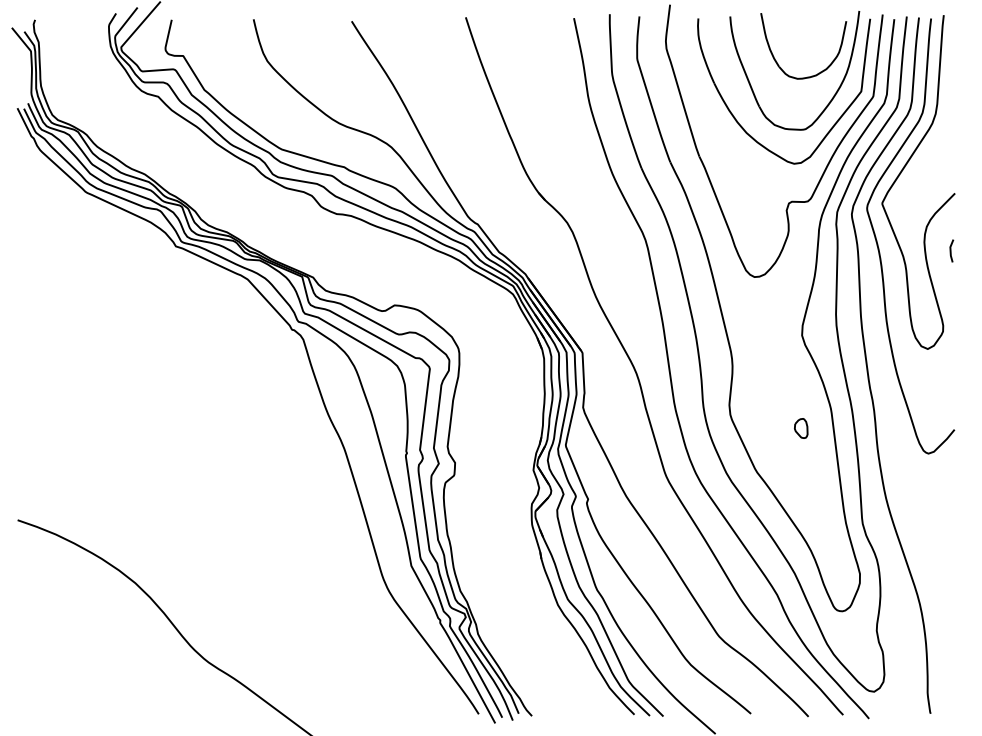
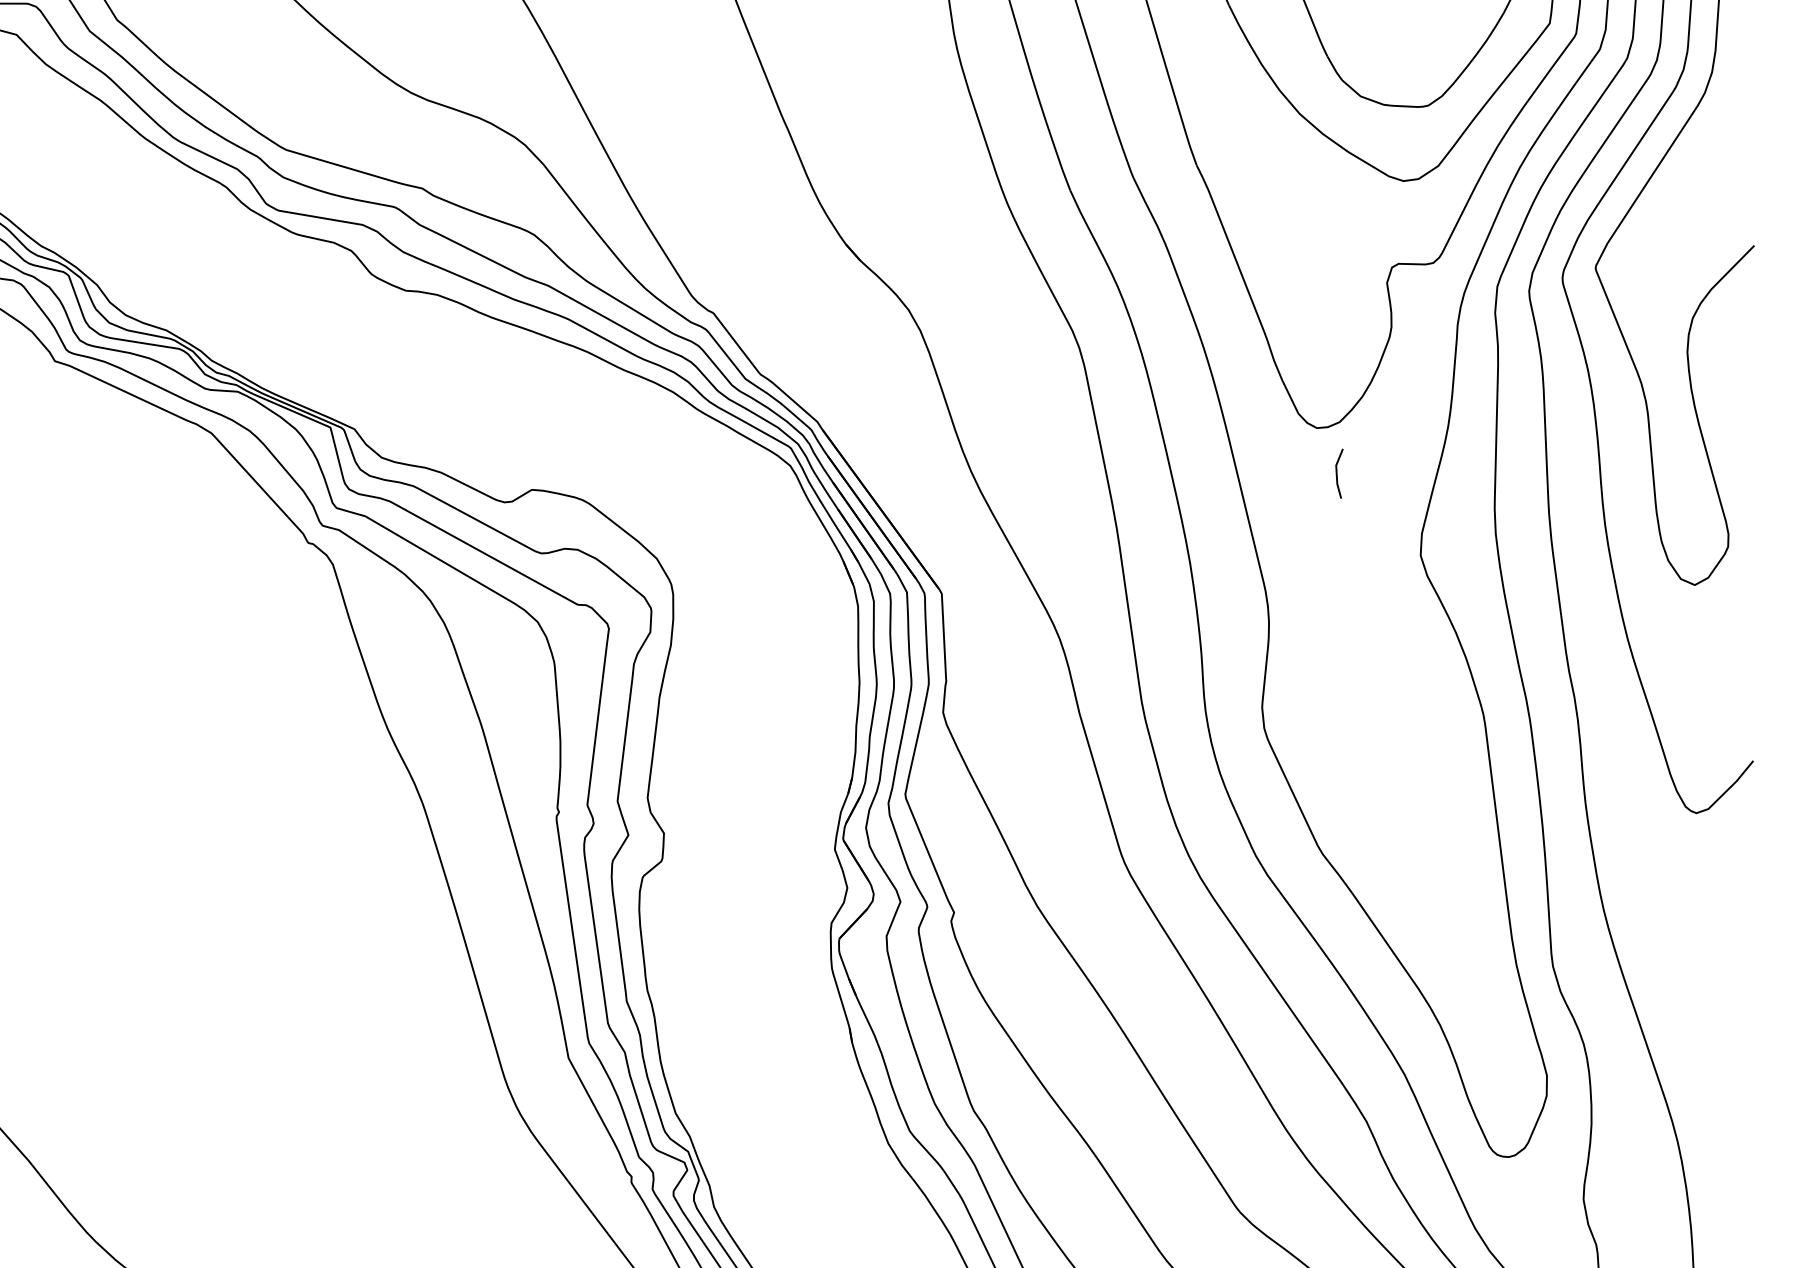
line: (951, 250) -> (1338, 472), moved
part: (801, 428) -> (1419, 758), removed

